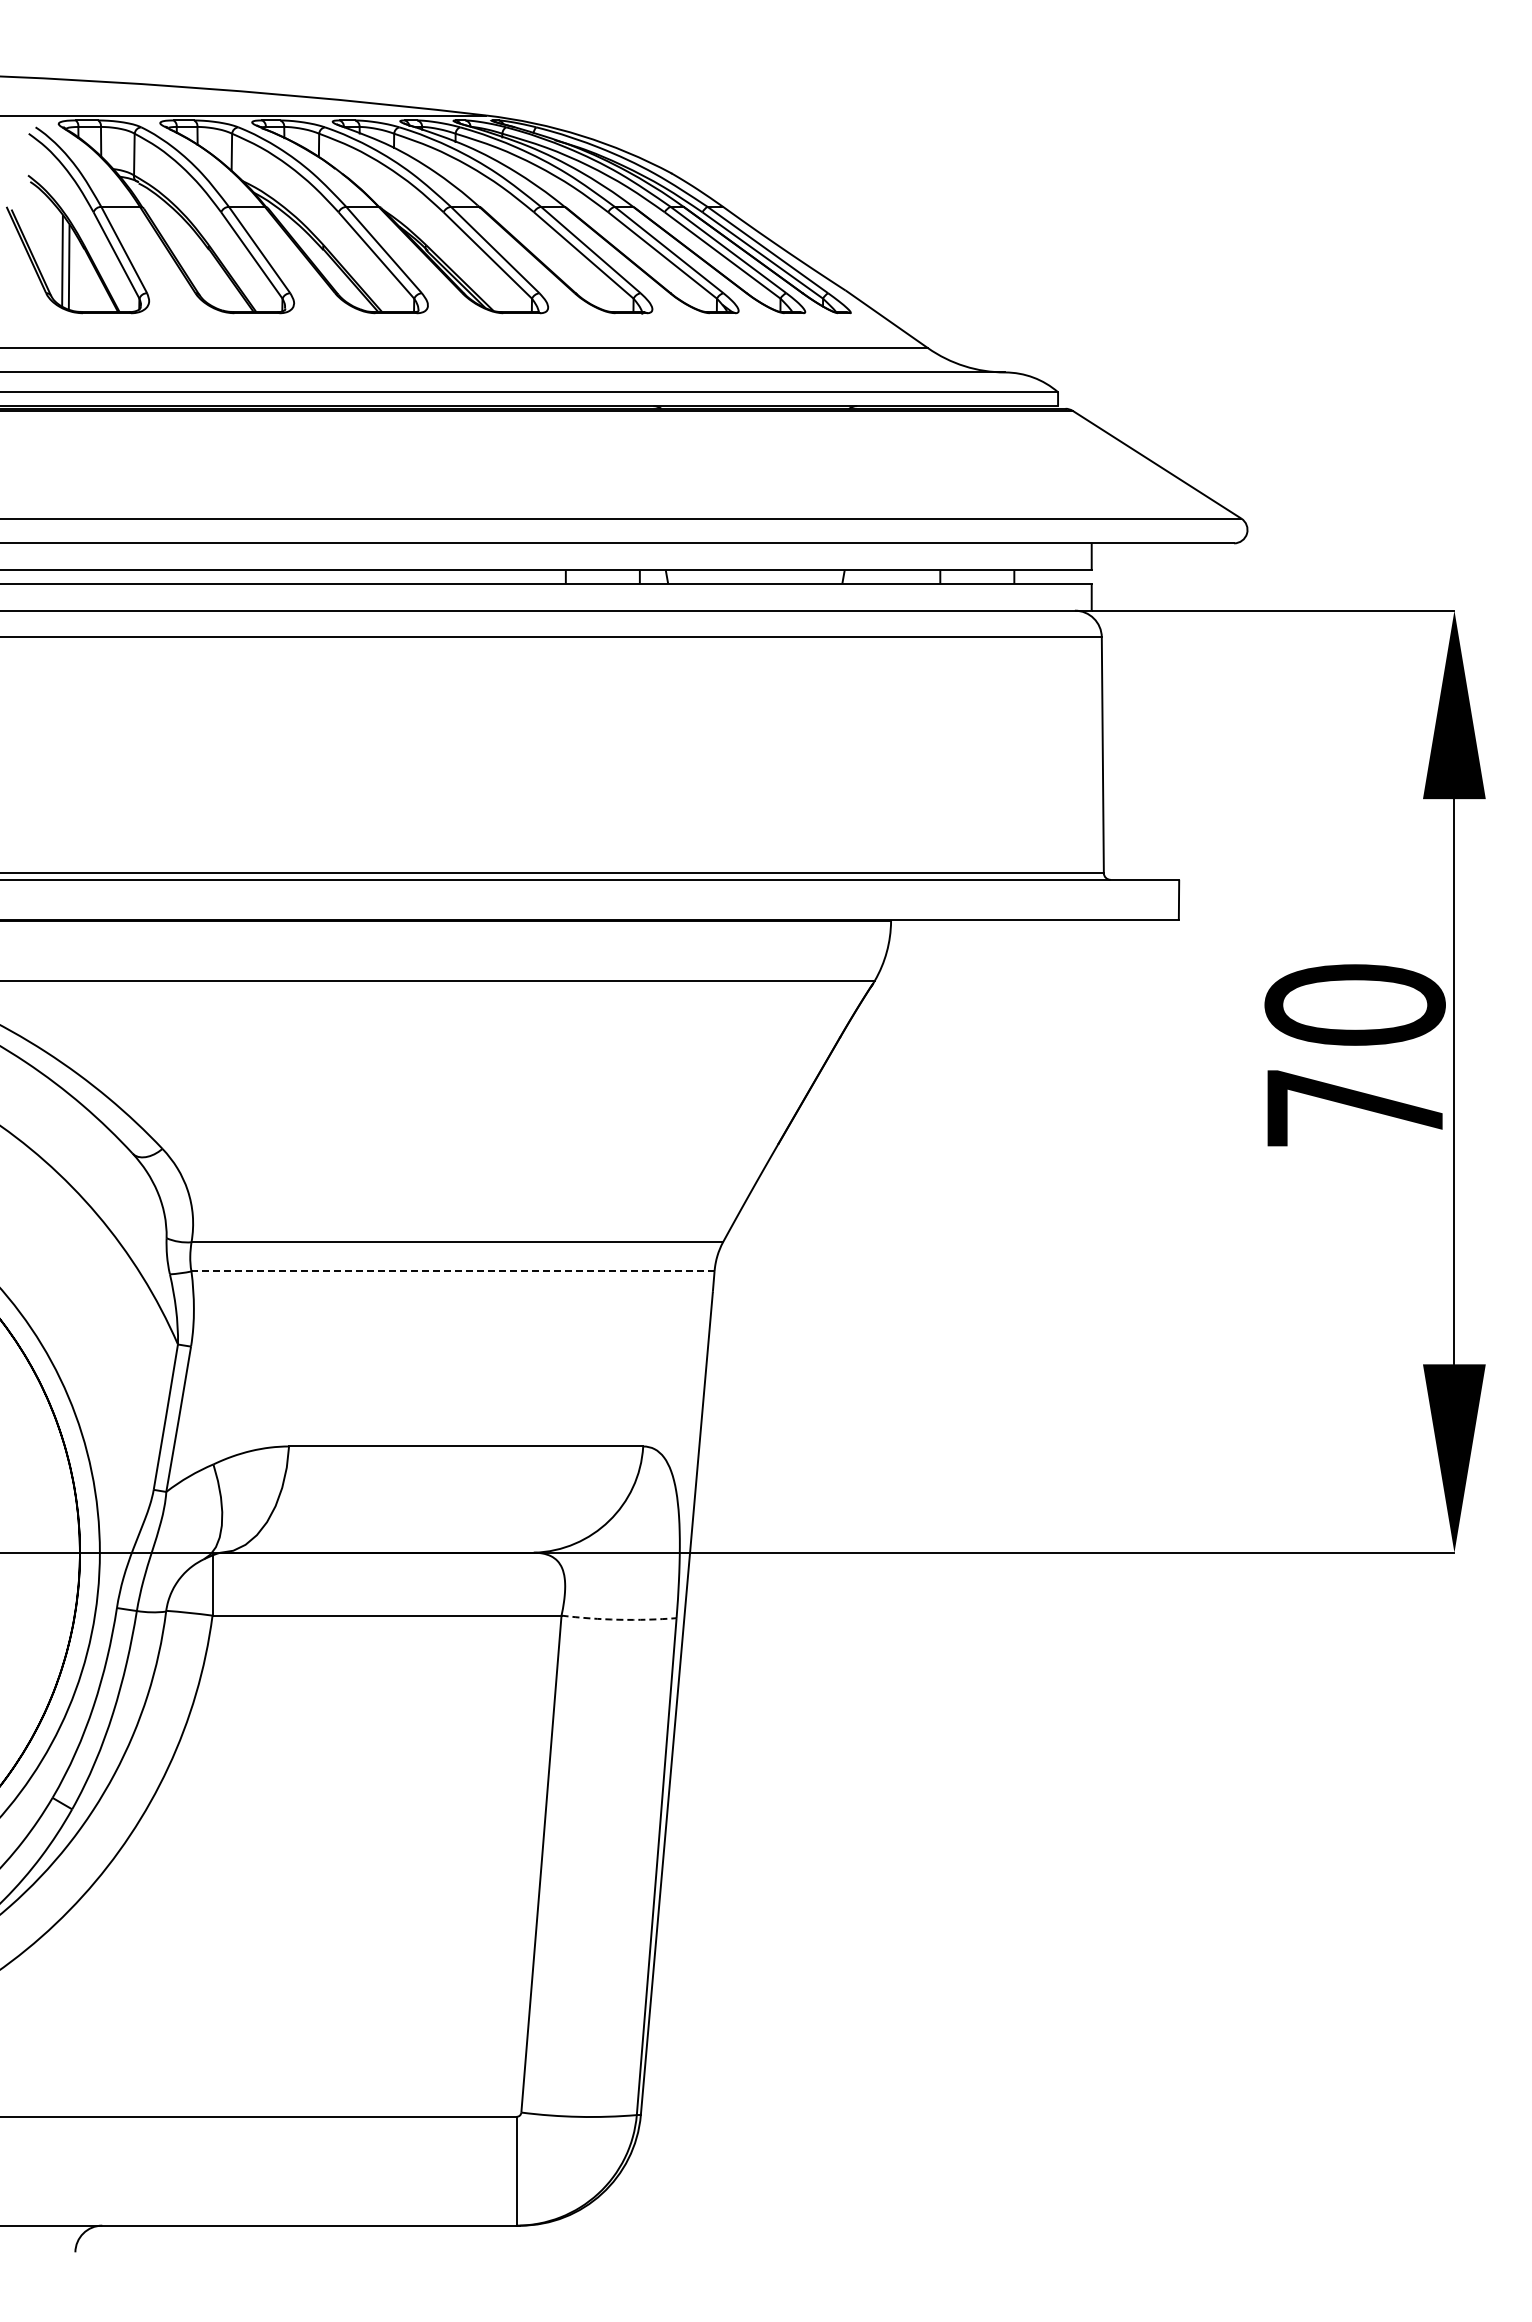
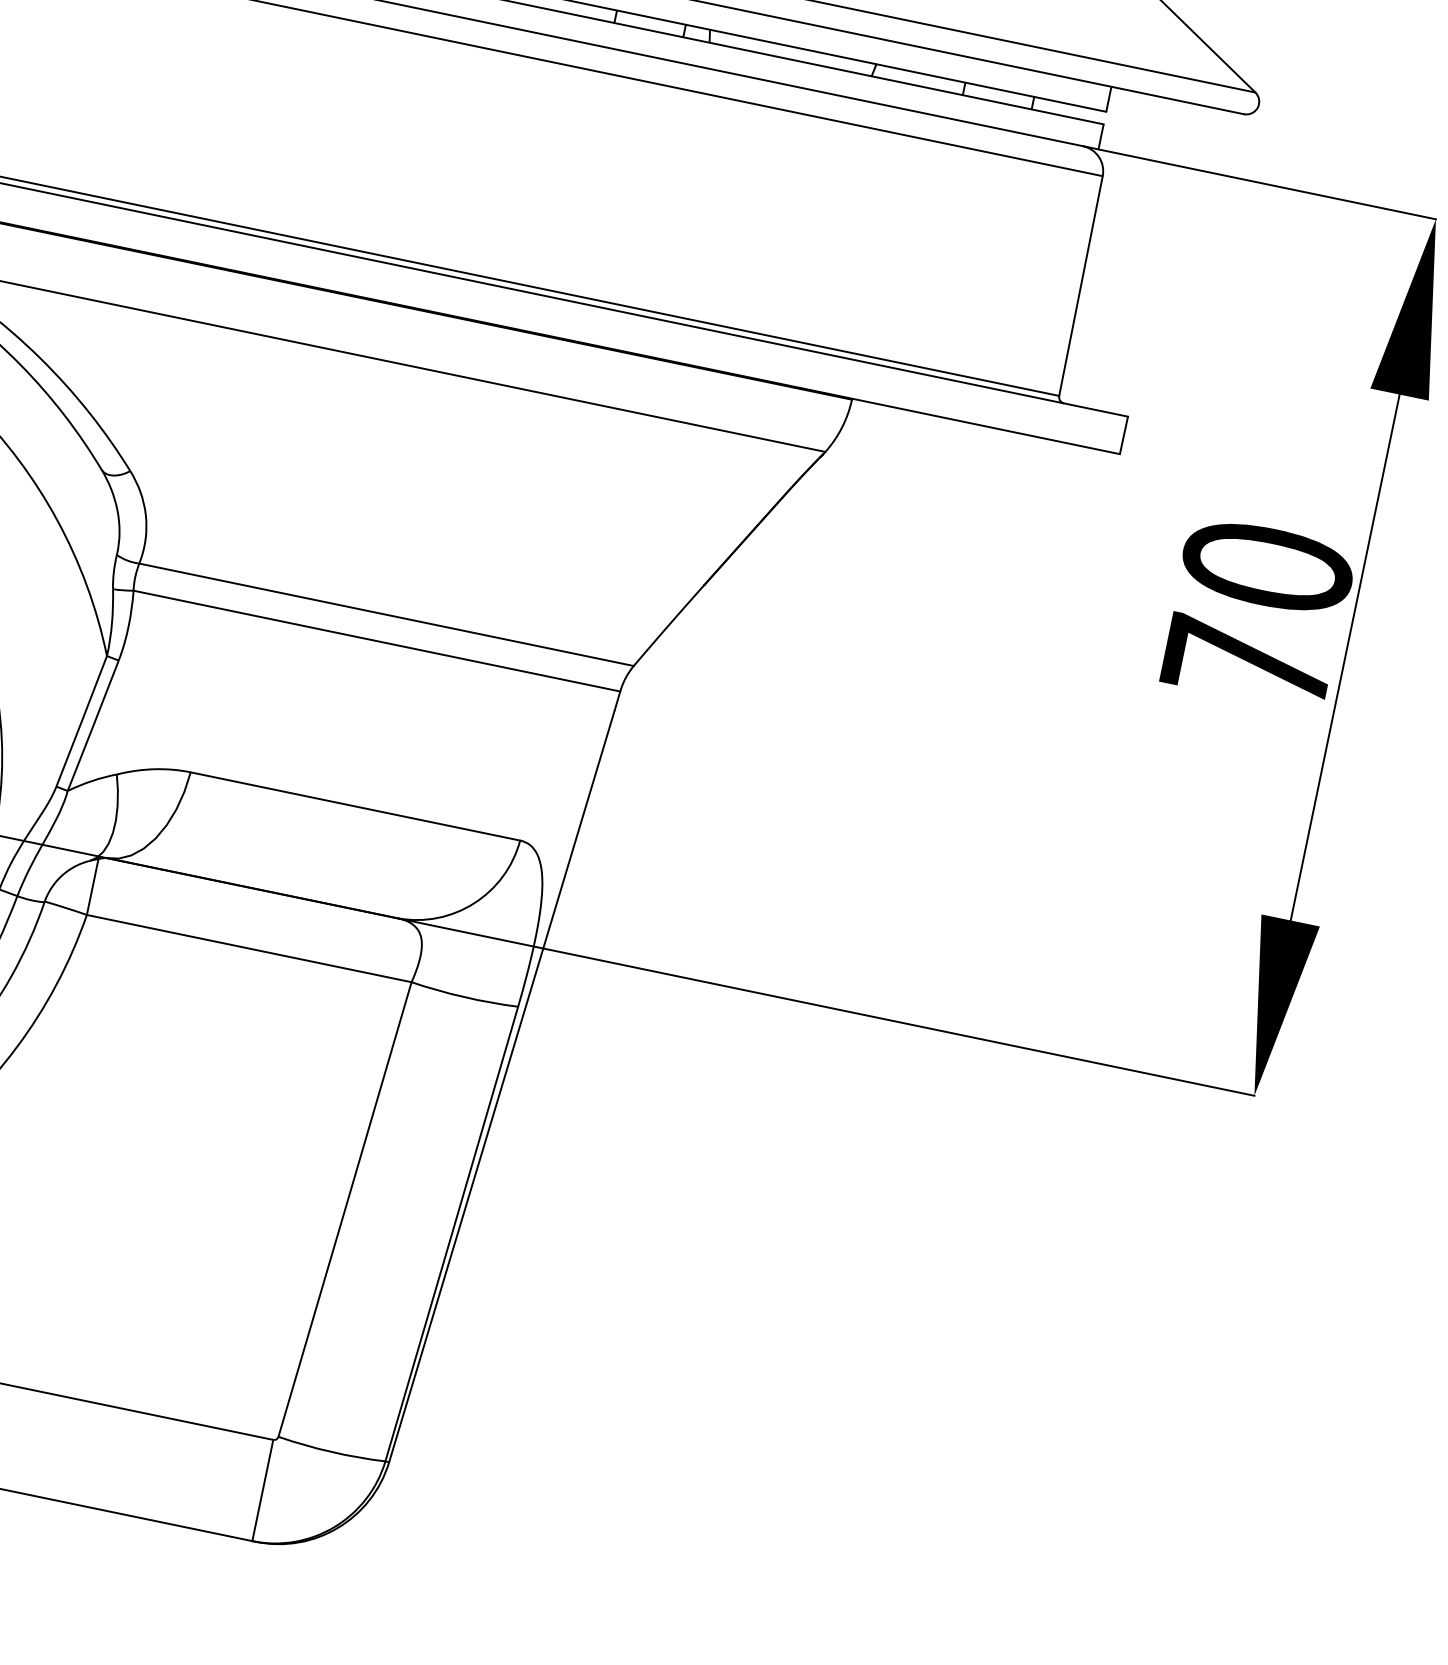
line: (453, 1271) -> (377, 641), dashed -> solid
arc: (619, 1619) -> (464, 996), dashed -> solid

